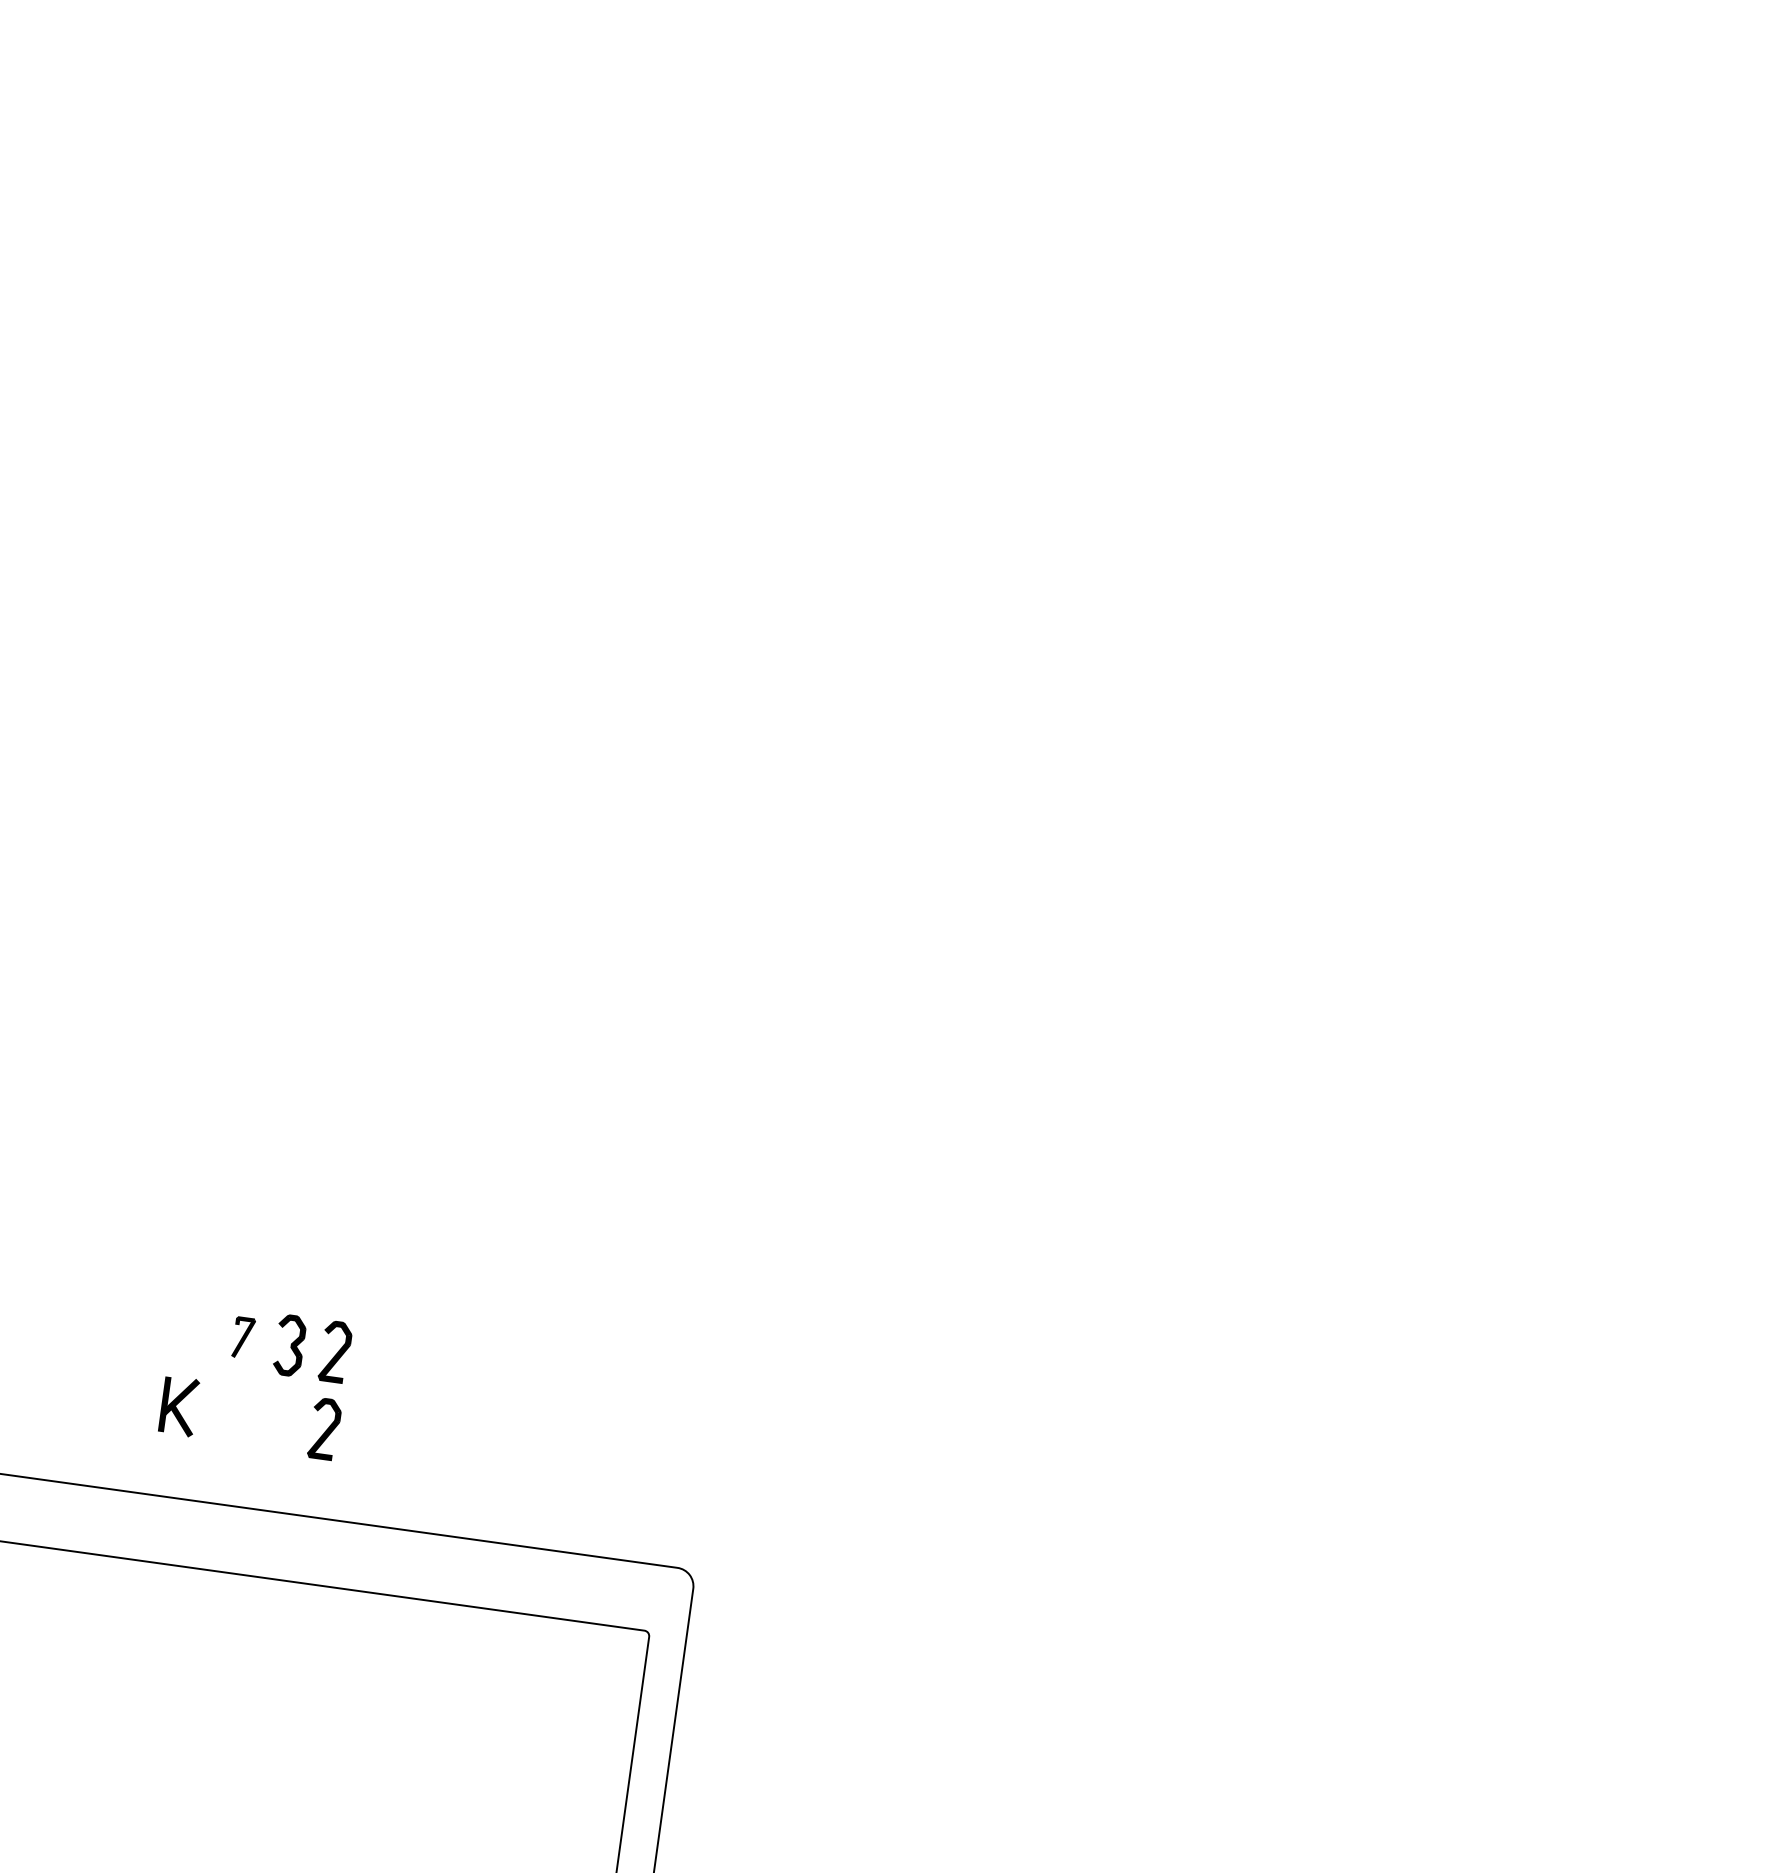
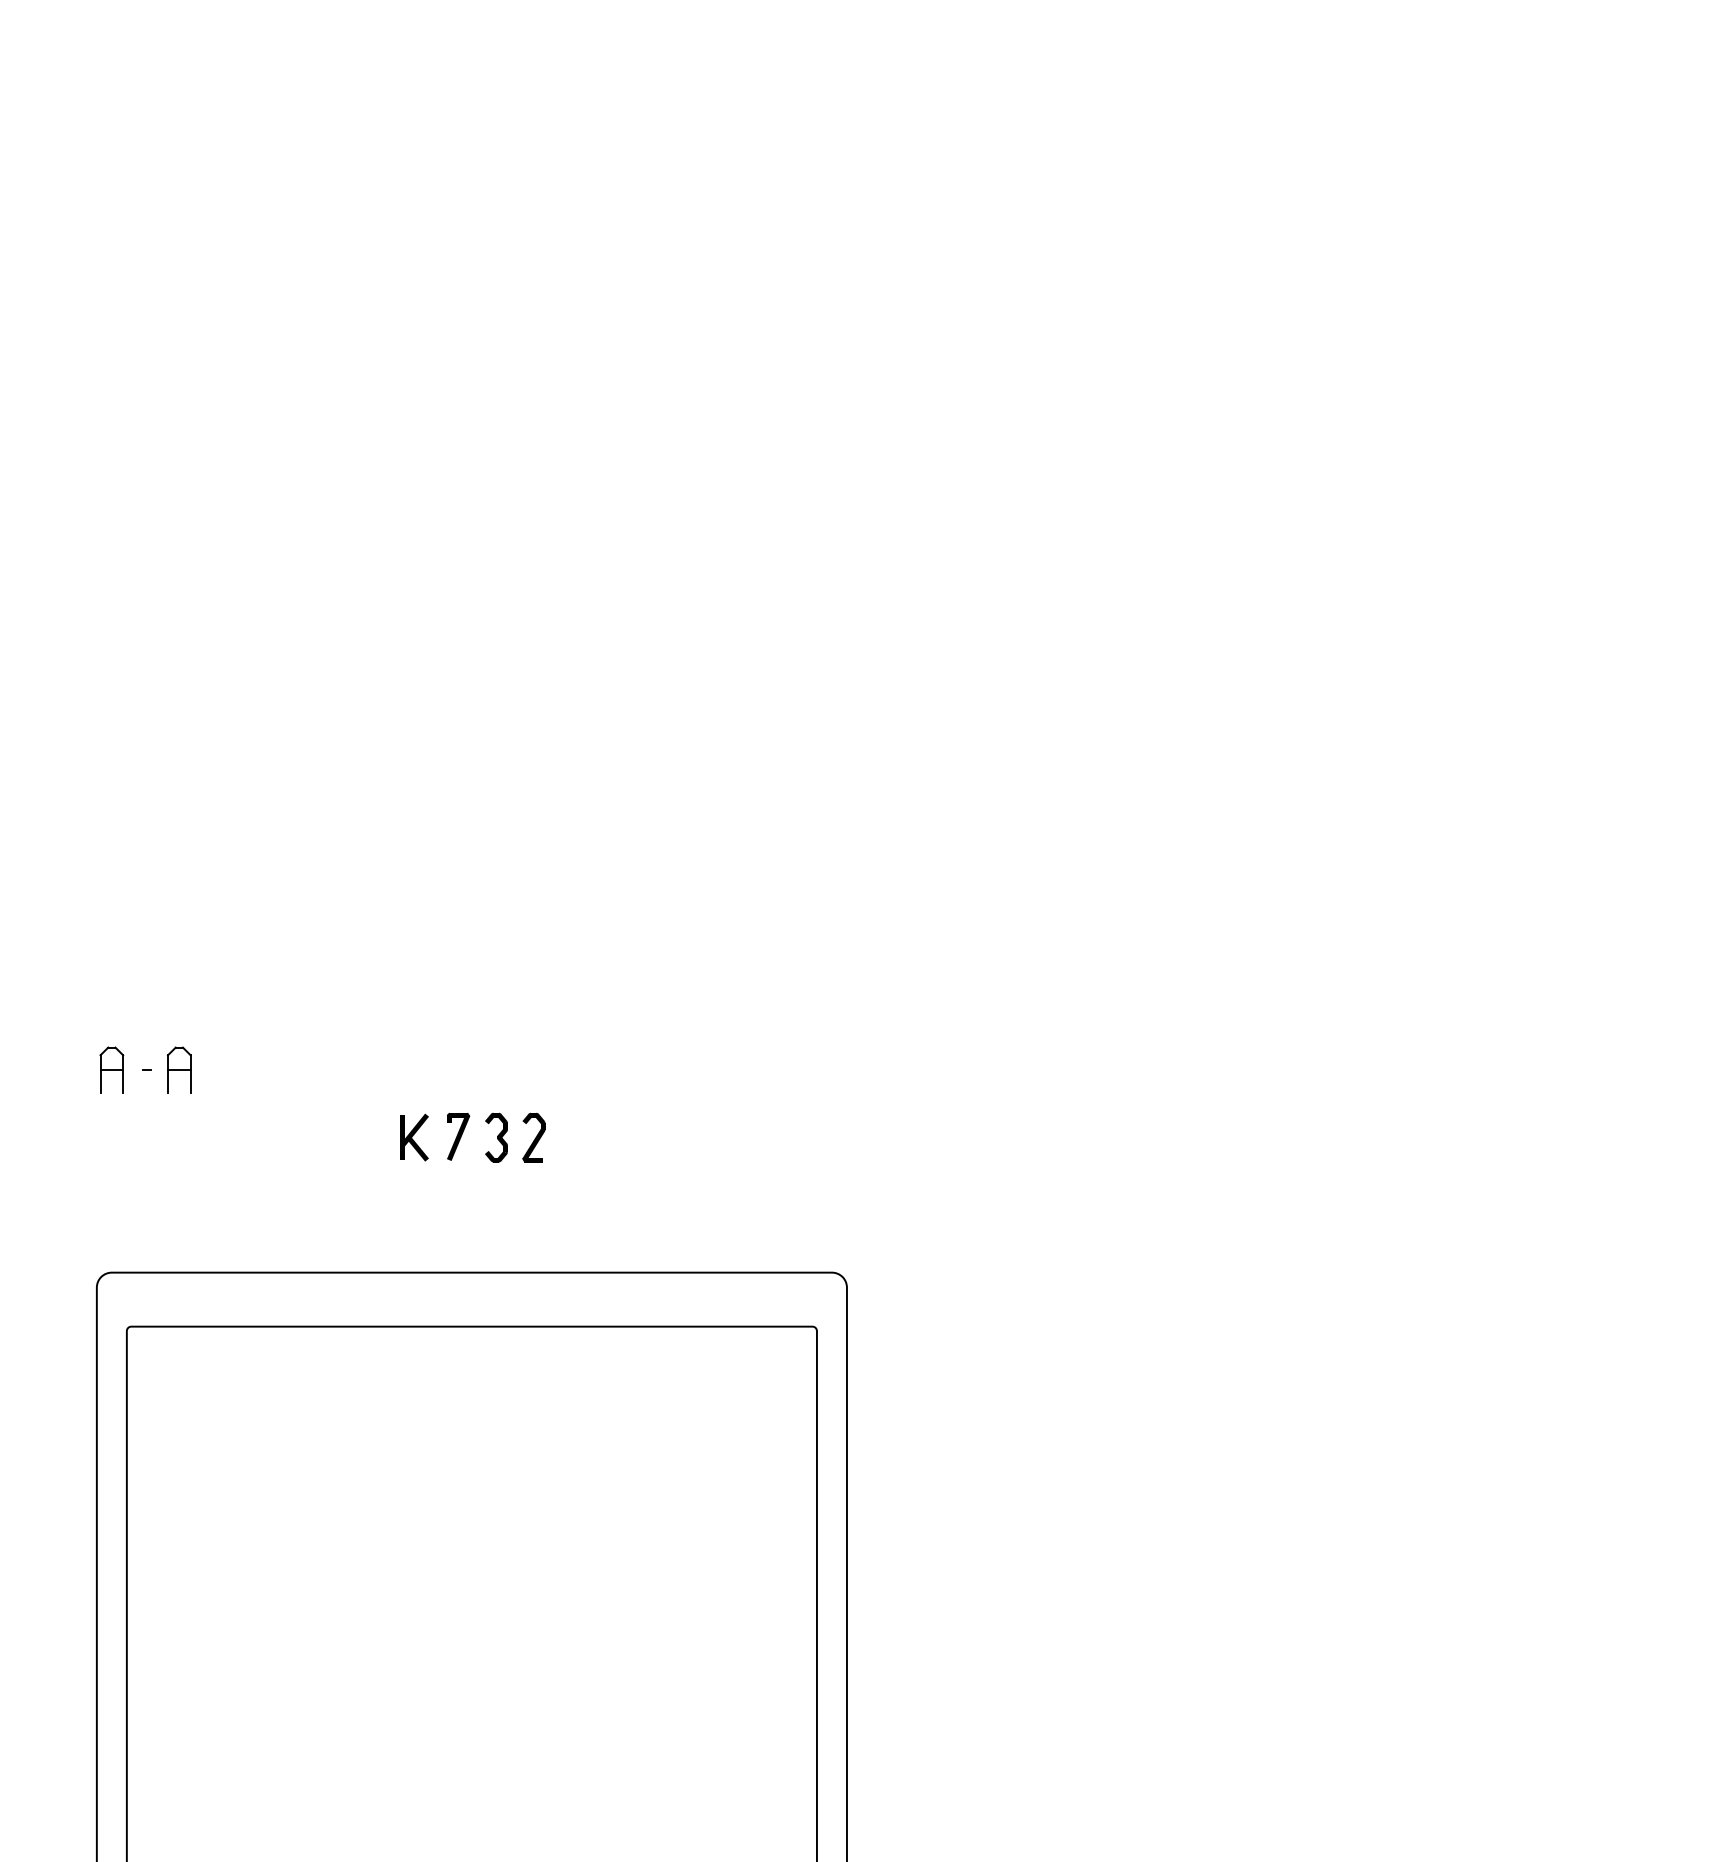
part: (243, 1337) -> (458, 1136), size x1.43
part: (179, 1406) -> (414, 1137), moved
part: (324, 1428) -> (533, 1200), removed

